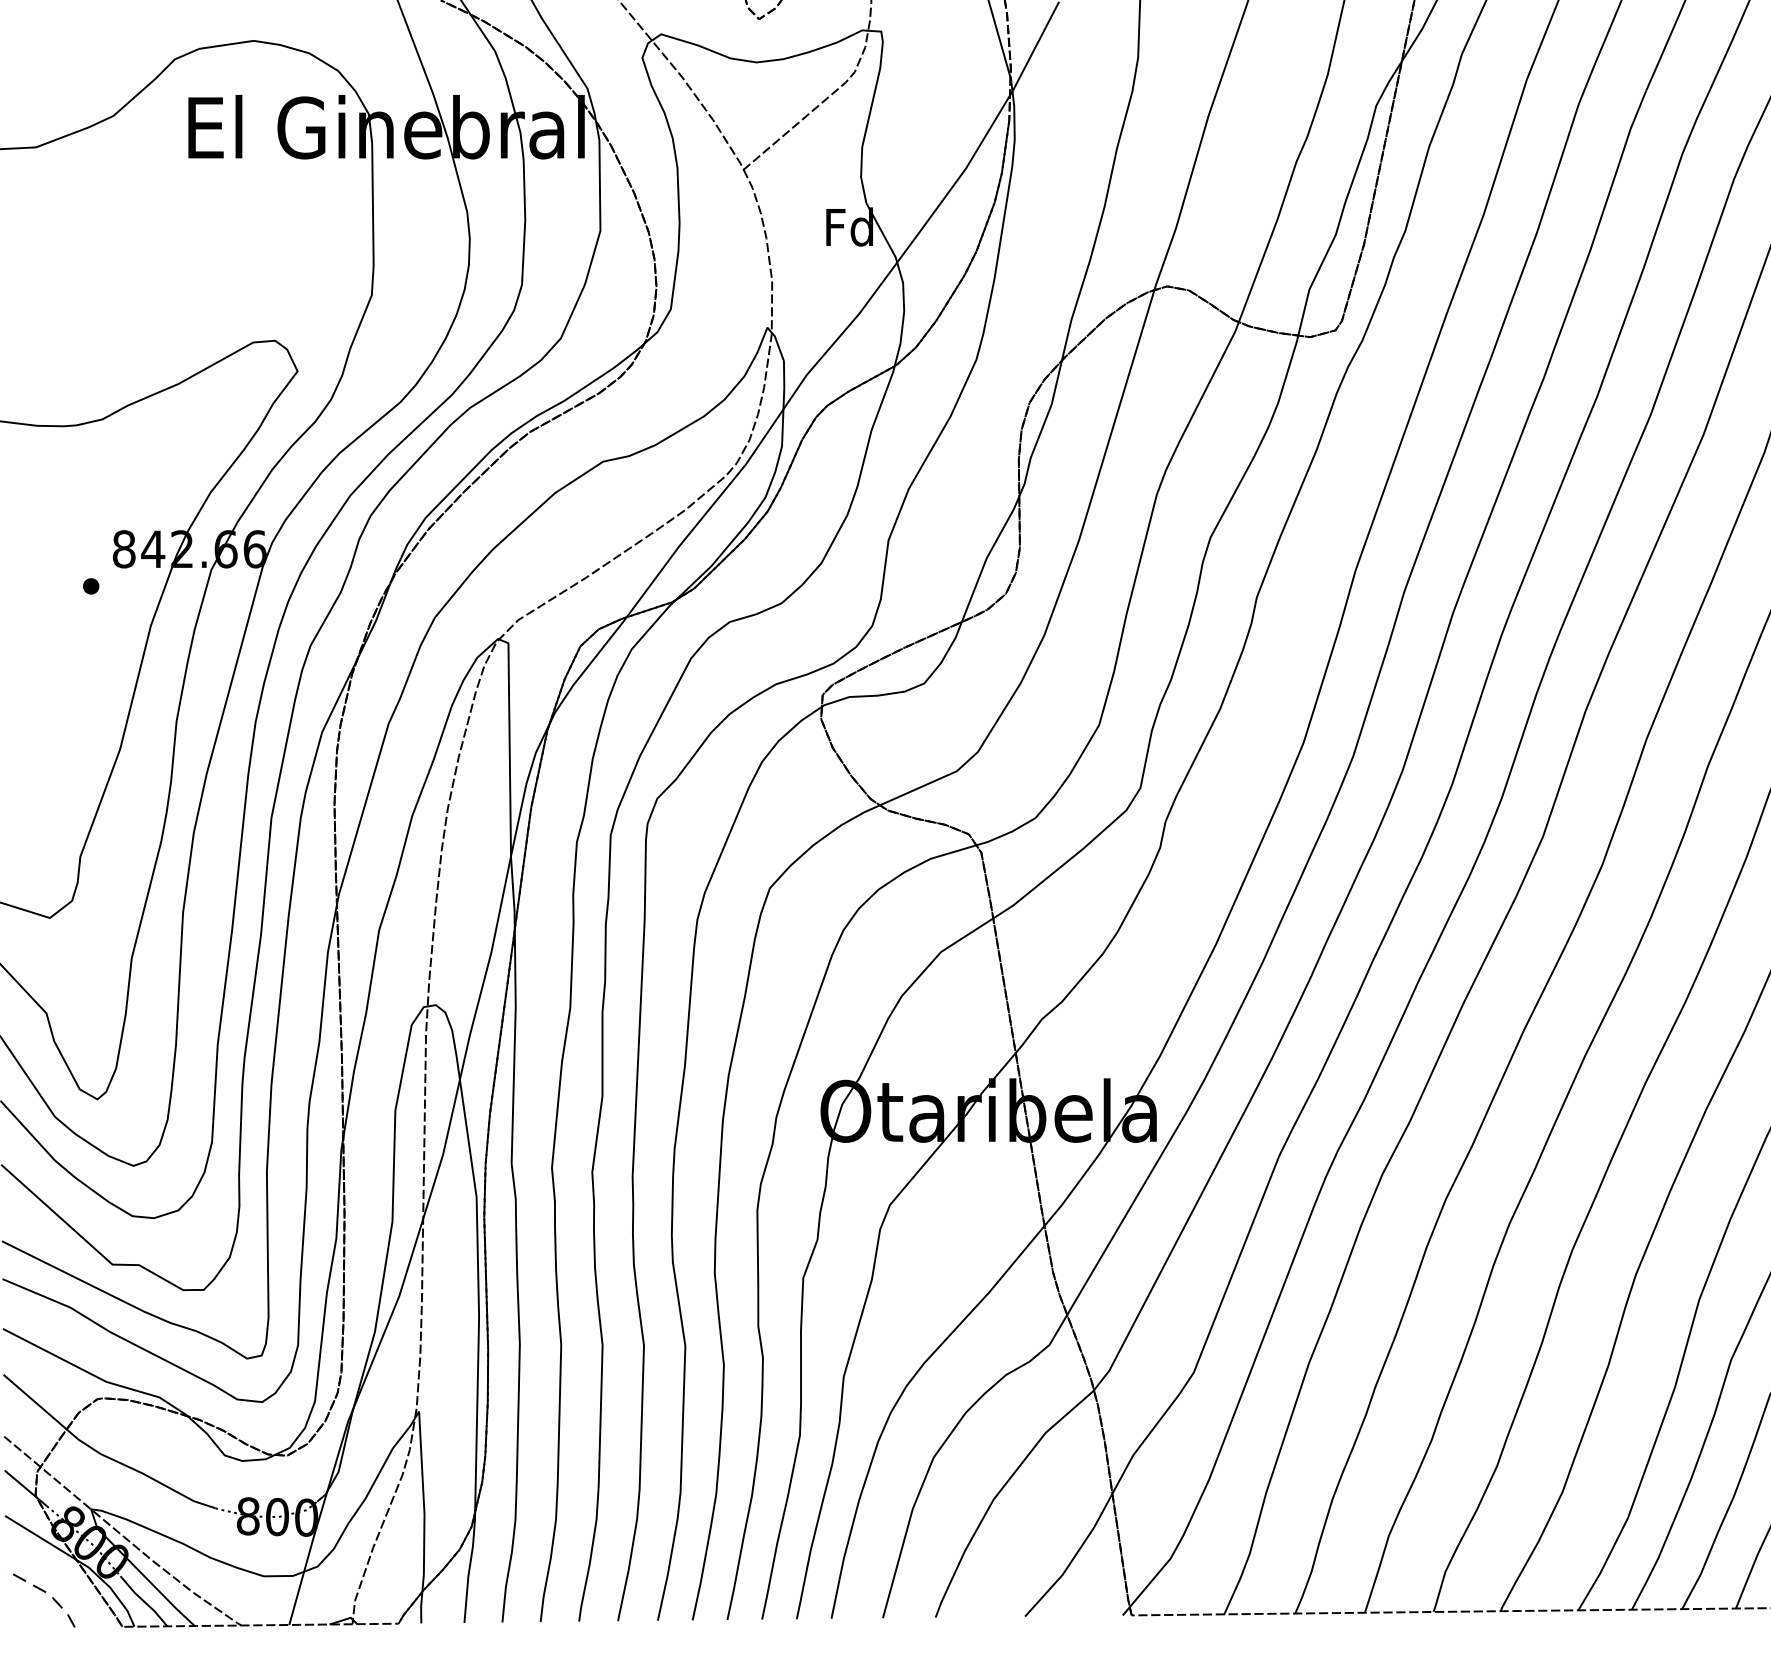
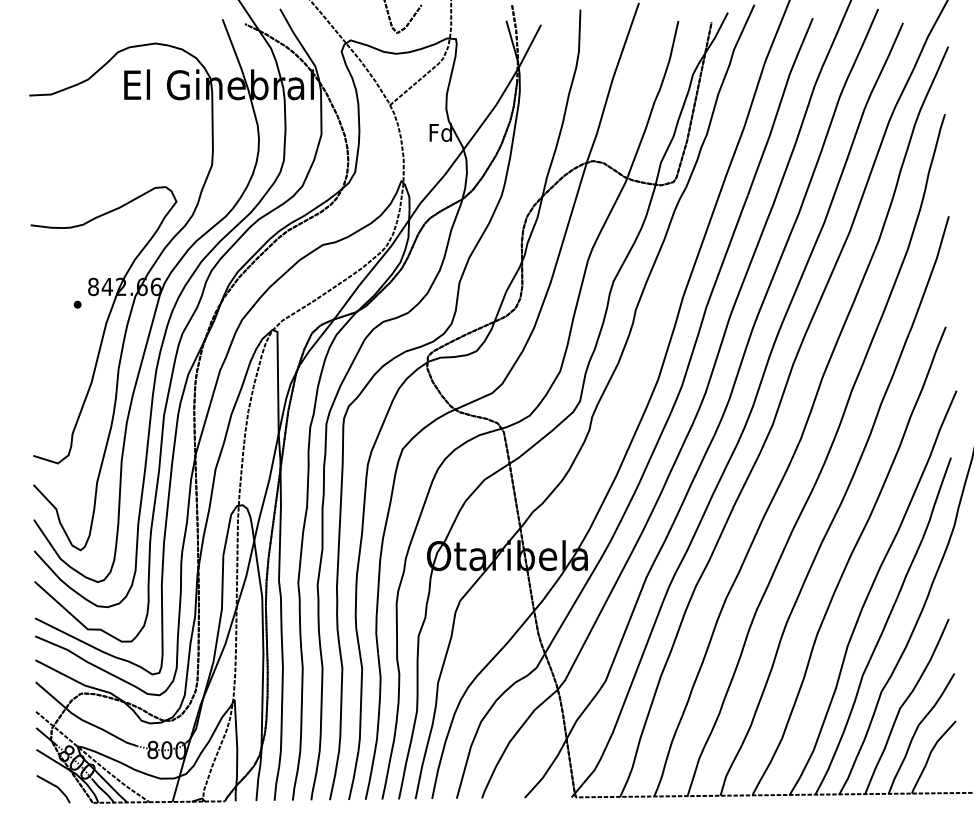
line: (46, 1592) -> (56, 786), dashed -> solid

